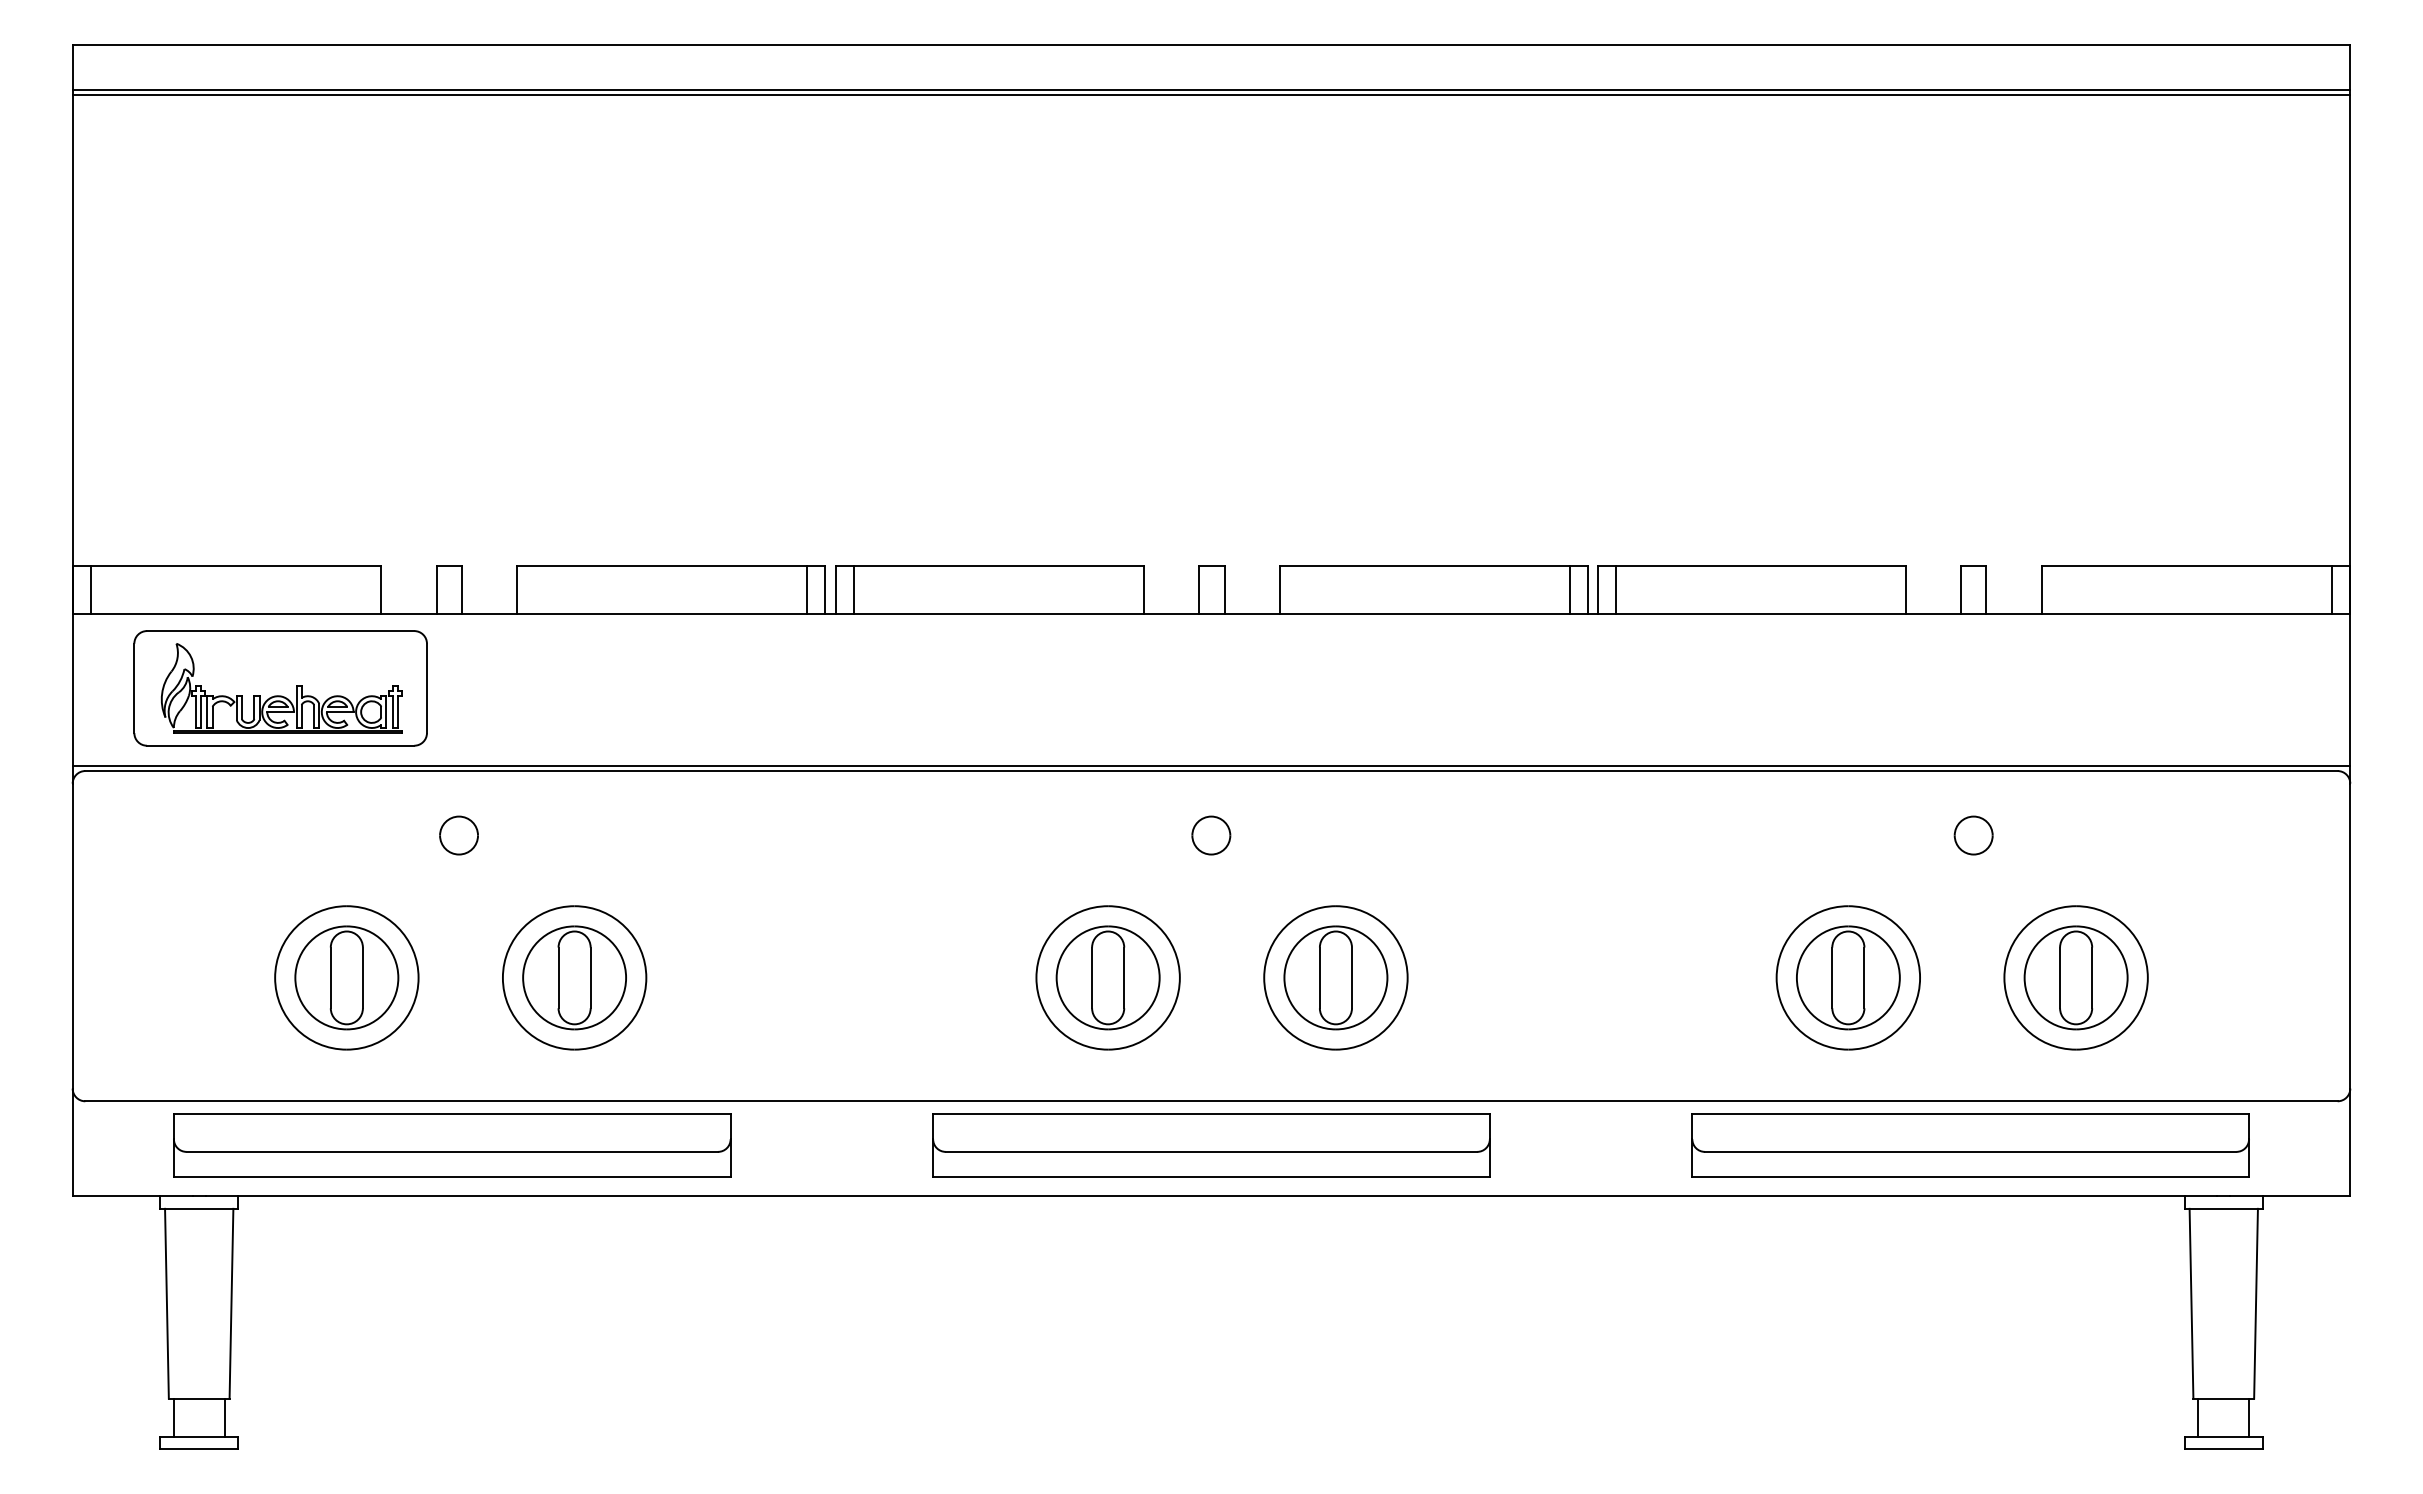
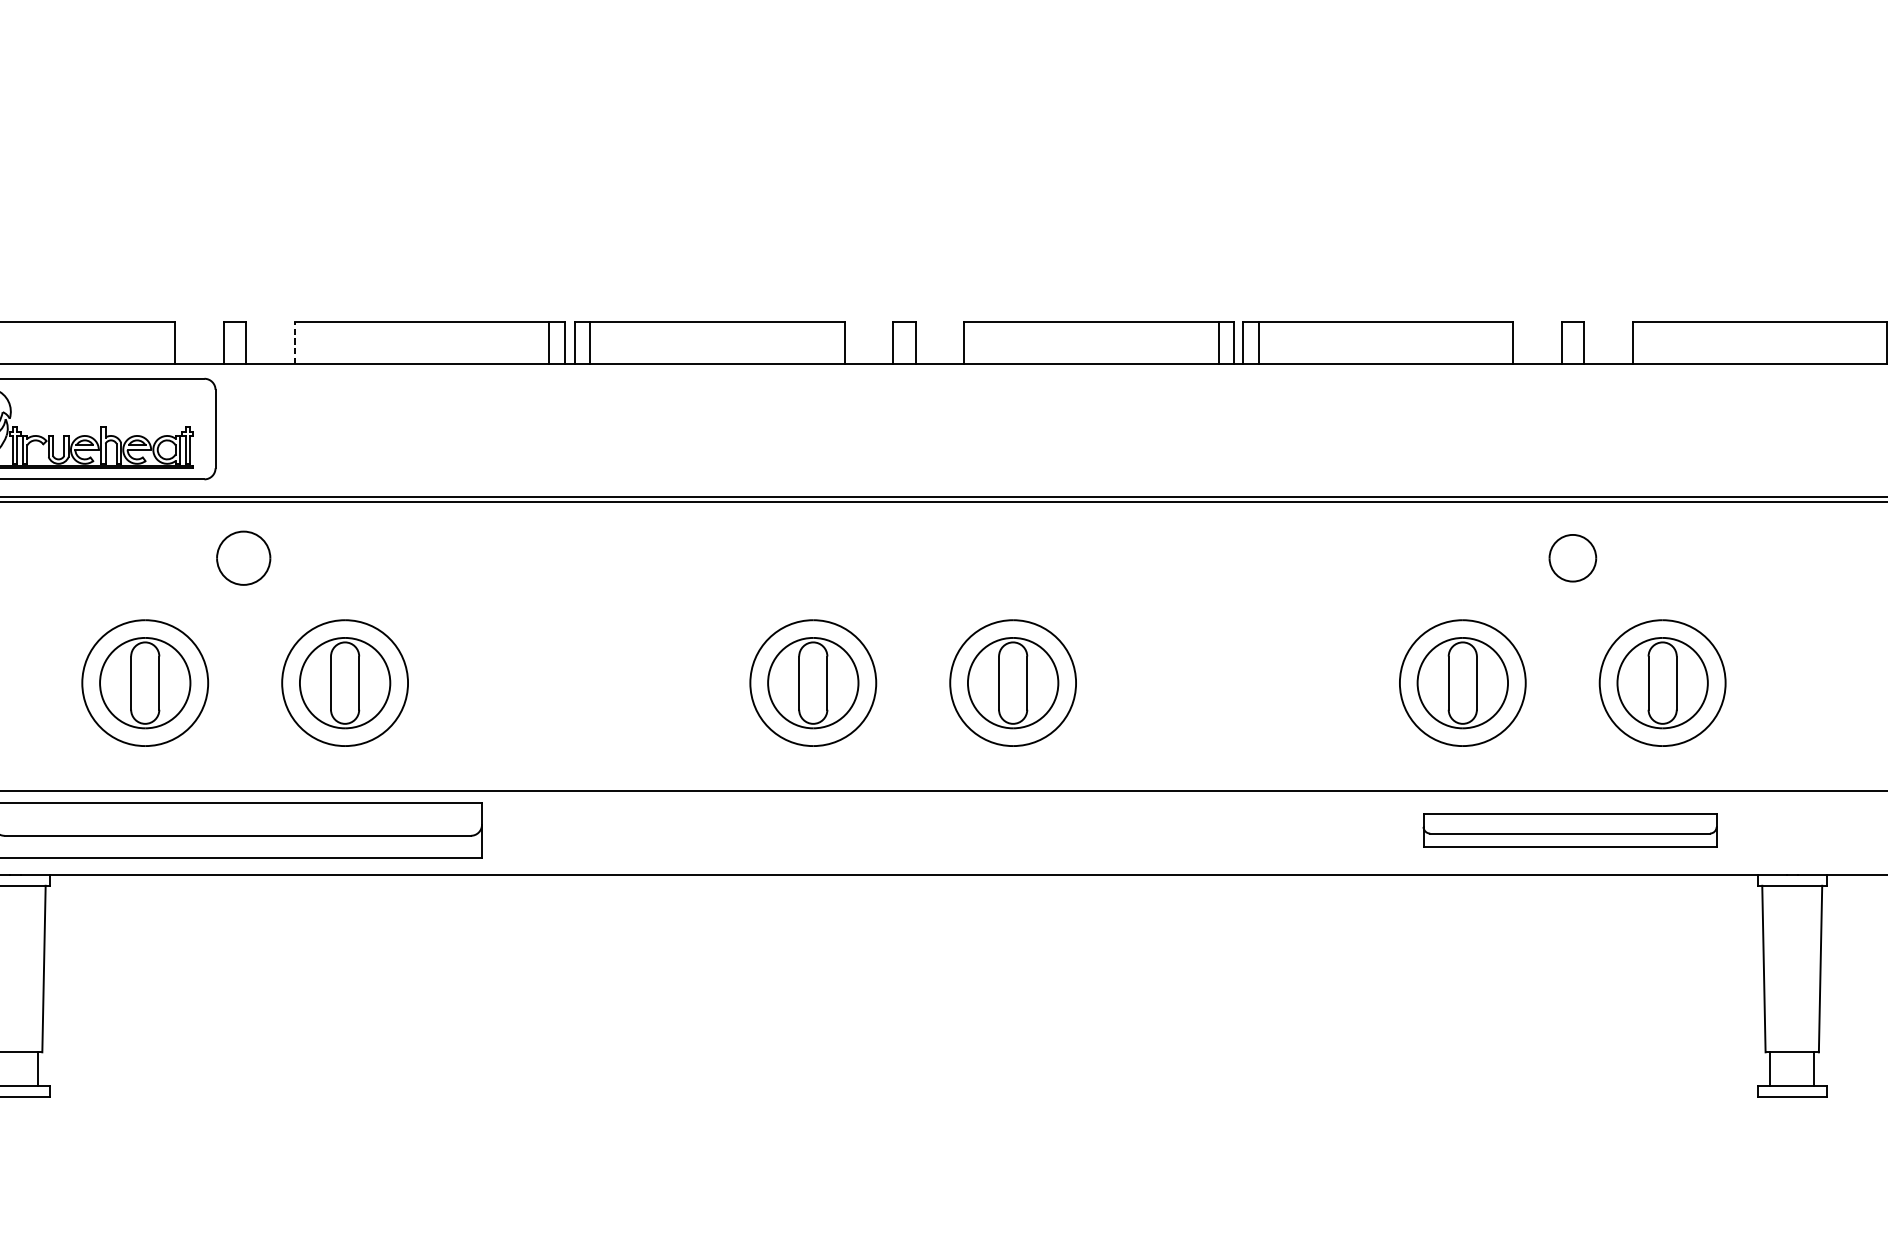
line: (517, 589) -> (294, 342), solid -> dashed
part: (458, 835) -> (243, 558), size x1.6
part: (1211, 835) -> (903, 558), removed
part: (1973, 835) -> (1572, 558), size x1.4
part: (1211, 1145) -> (903, 830), removed
part: (1970, 1145) -> (1569, 830), size x0.6

